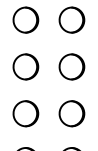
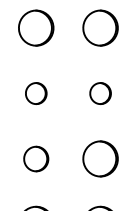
part: (25, 66) -> (35, 92), size x0.6
part: (71, 66) -> (99, 92), size x0.6
part: (25, 113) -> (35, 158), size x0.7

